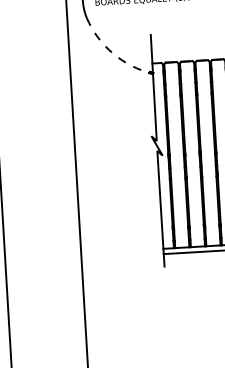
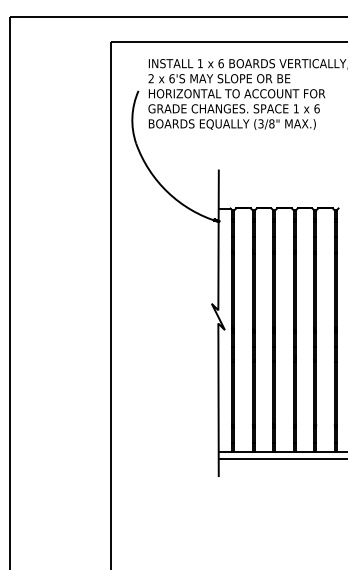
arc: (113, 53) -> (168, 192), dashed -> solid

